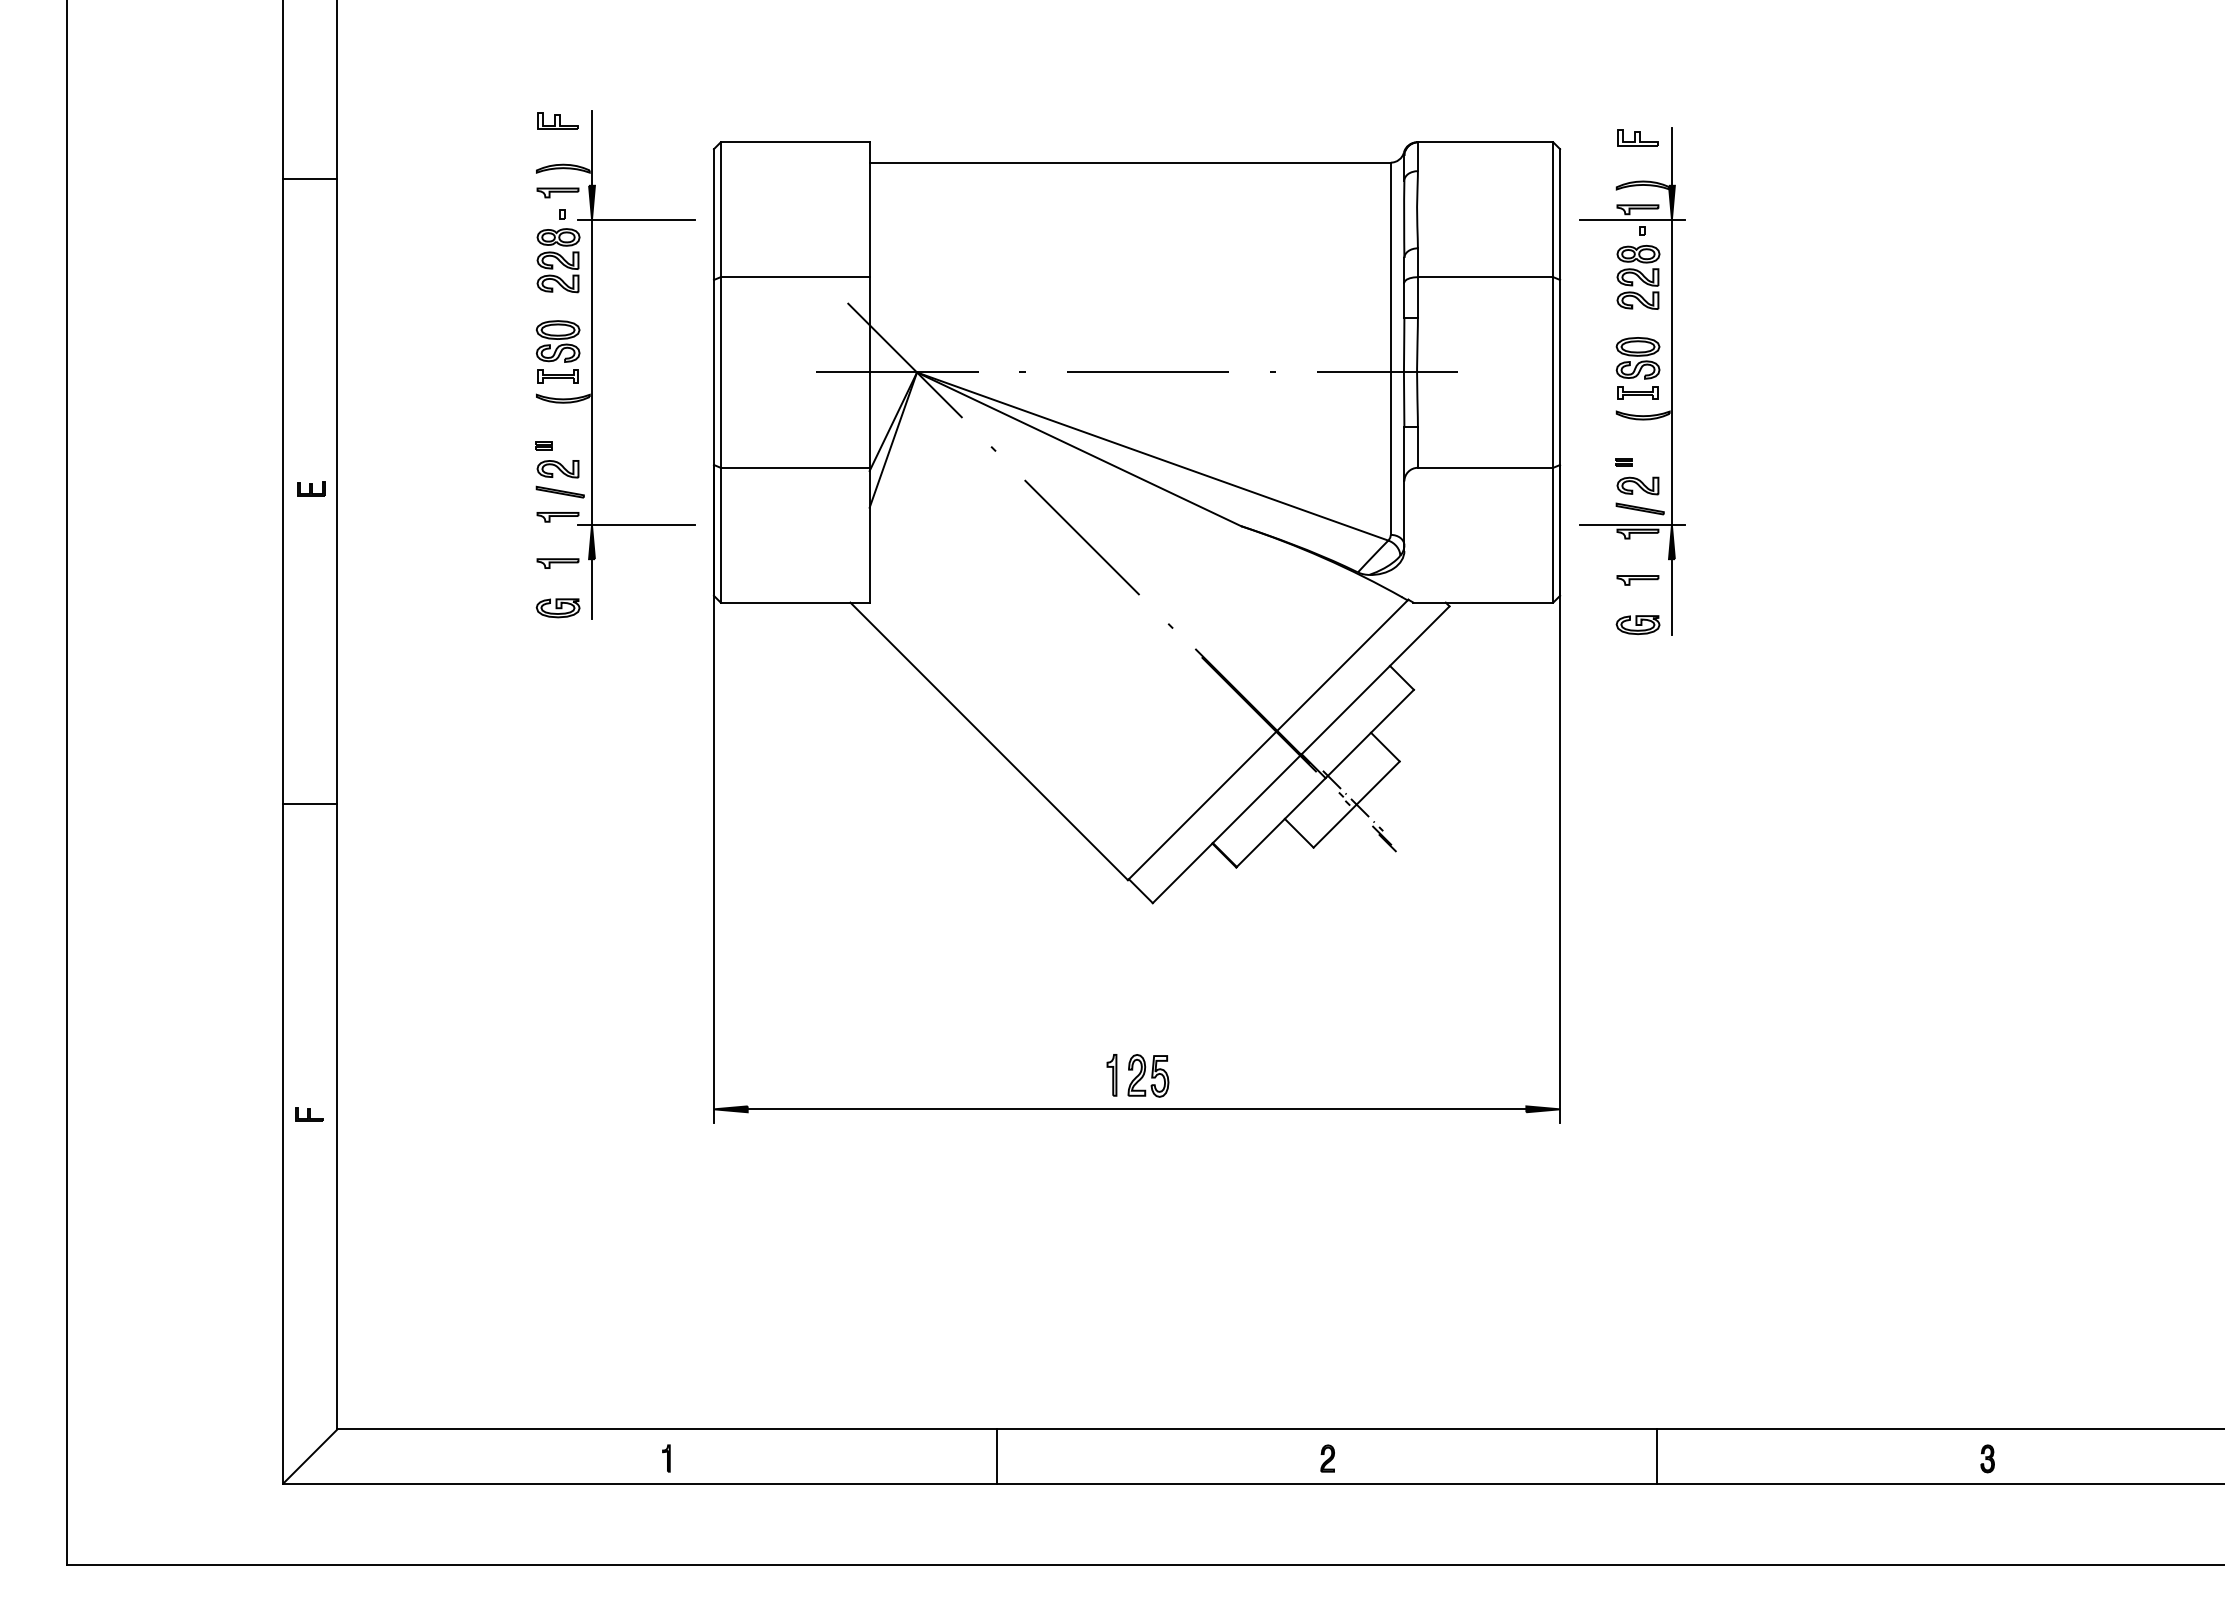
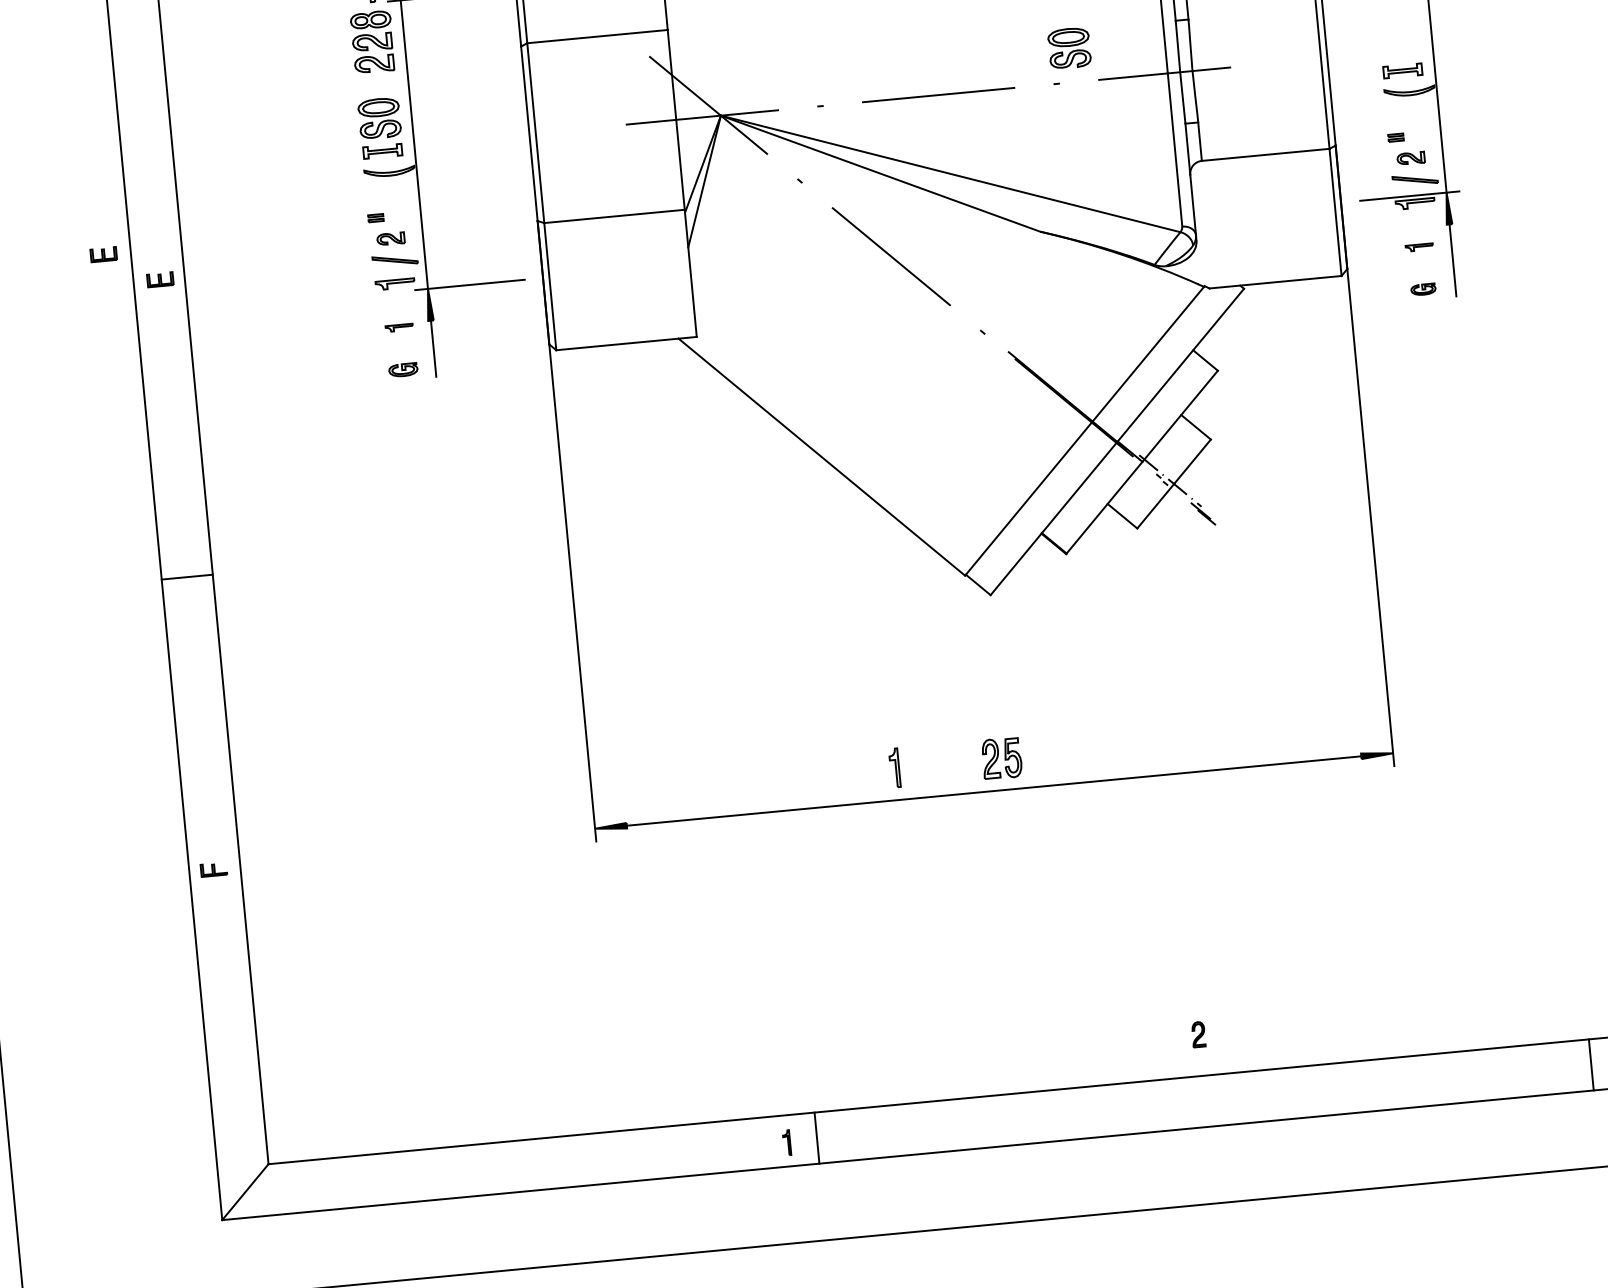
part: (1637, 358) -> (1069, 48), moved
part: (254, 456) -> (103, 253), added
part: (557, 469) -> (390, 239), size x0.7
part: (1637, 485) -> (1410, 158), size x0.7
part: (557, 563) -> (398, 327), size x0.7
part: (1637, 580) -> (1419, 247), size x0.7
part: (557, 608) -> (402, 370), size x0.7
part: (1637, 624) -> (1422, 289), size x0.6
part: (1111, 1075) -> (894, 768), moved
line: (997, 1456) -> (817, 1138), moved
line: (1657, 1456) -> (1591, 1064), moved
part: (666, 1458) -> (787, 1142), moved
part: (1327, 1458) -> (1198, 1034), moved

